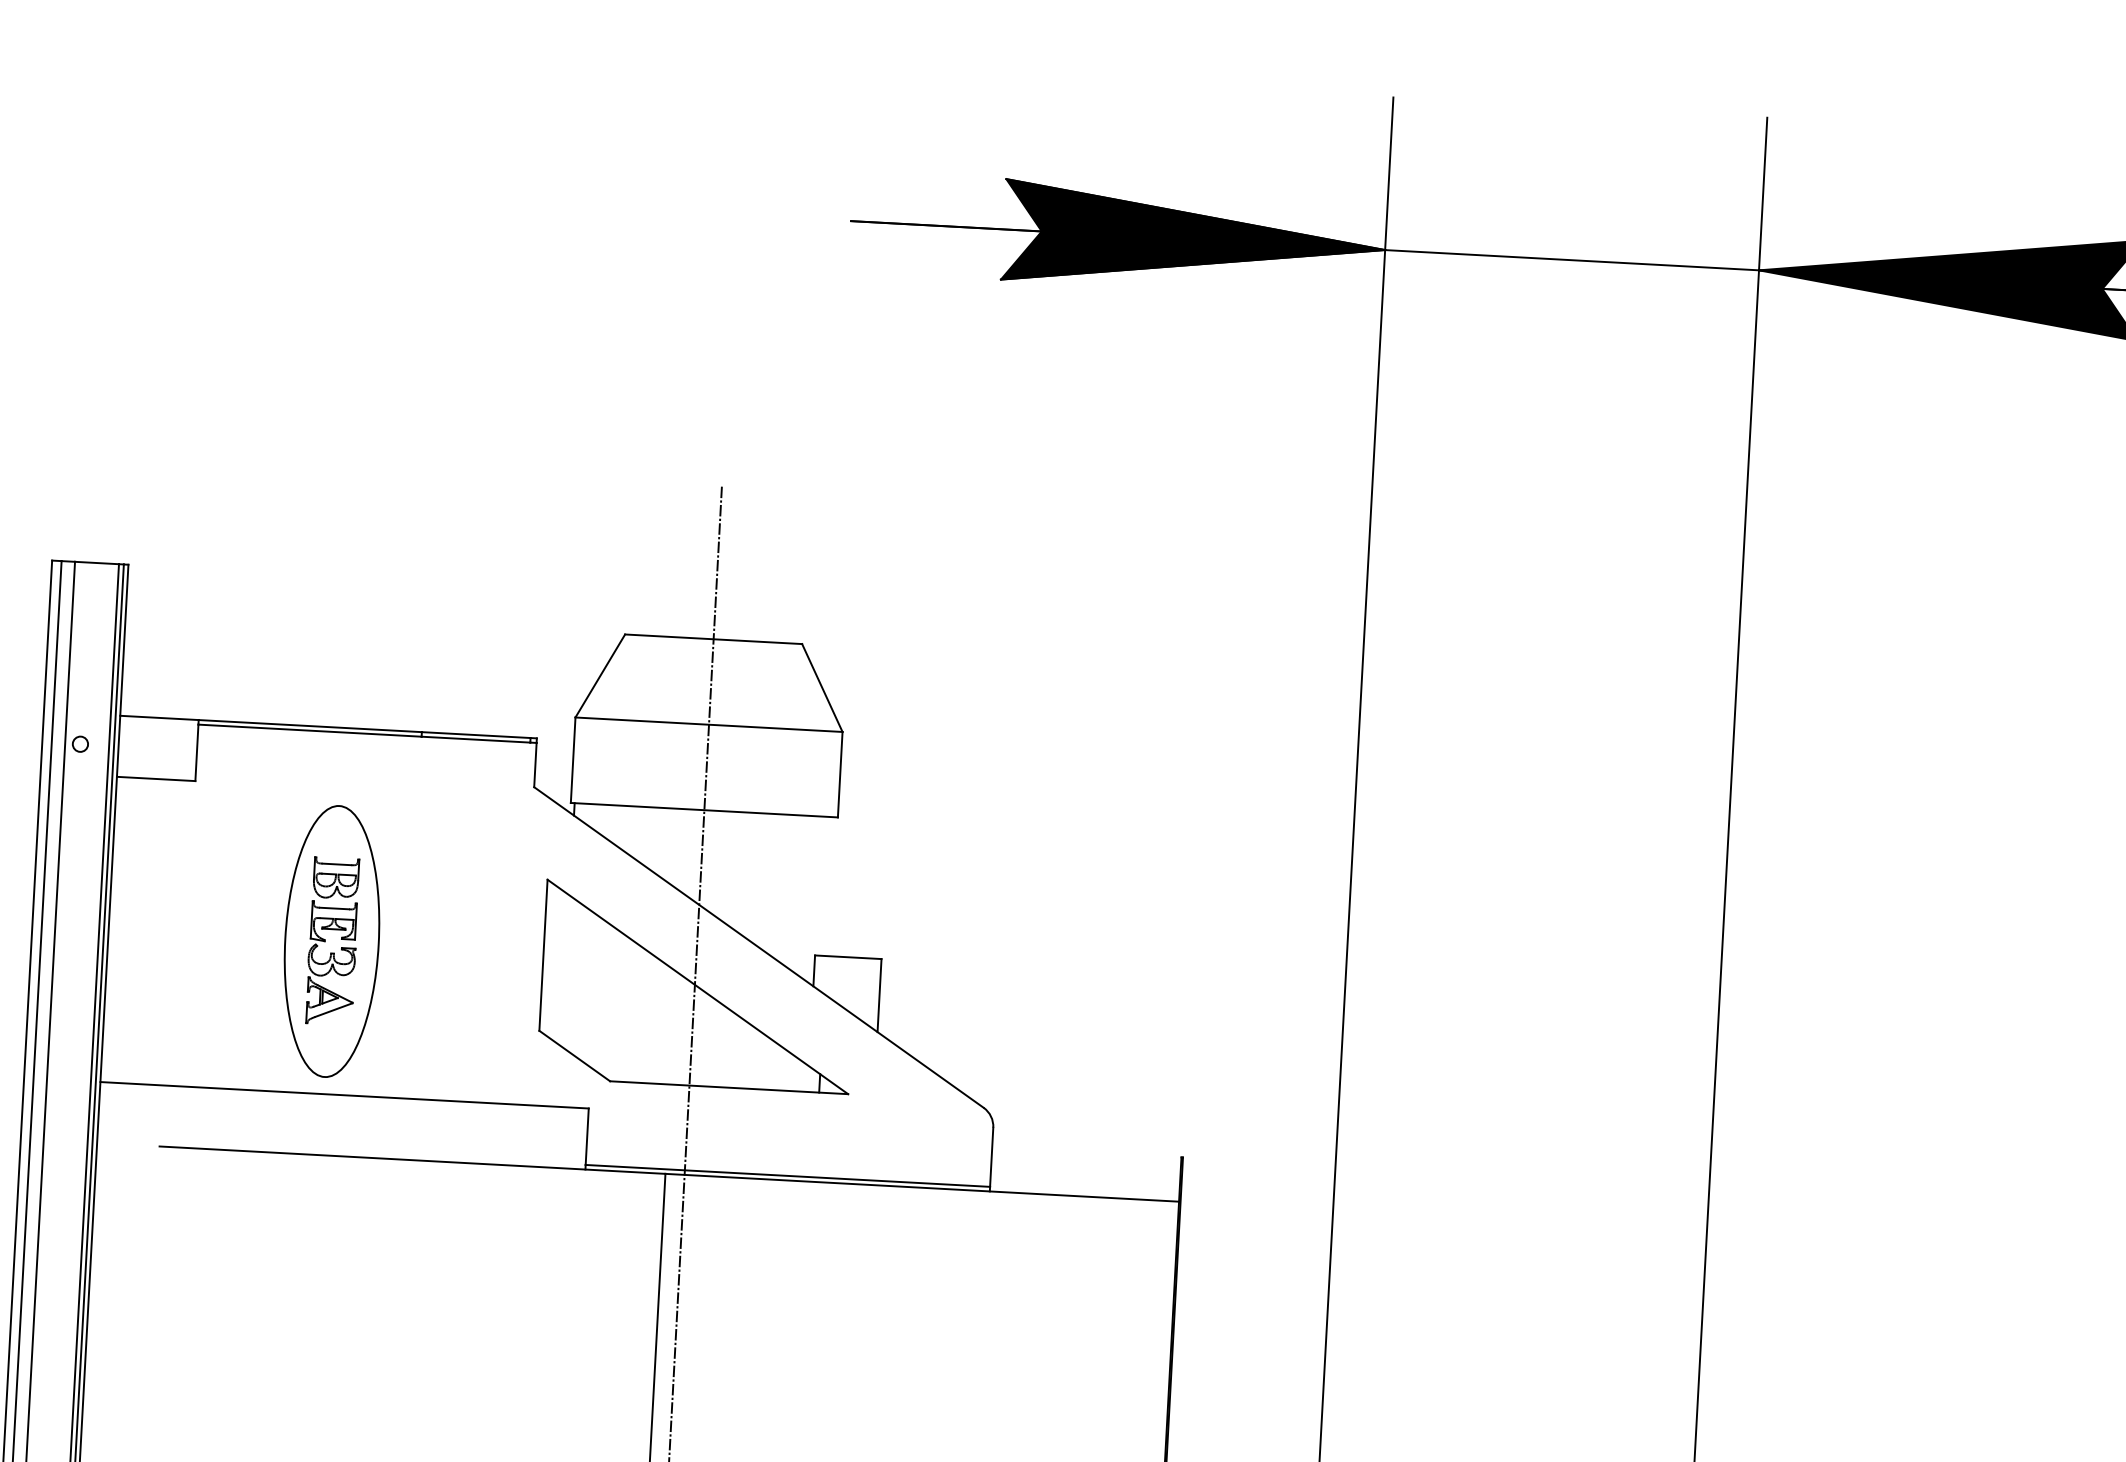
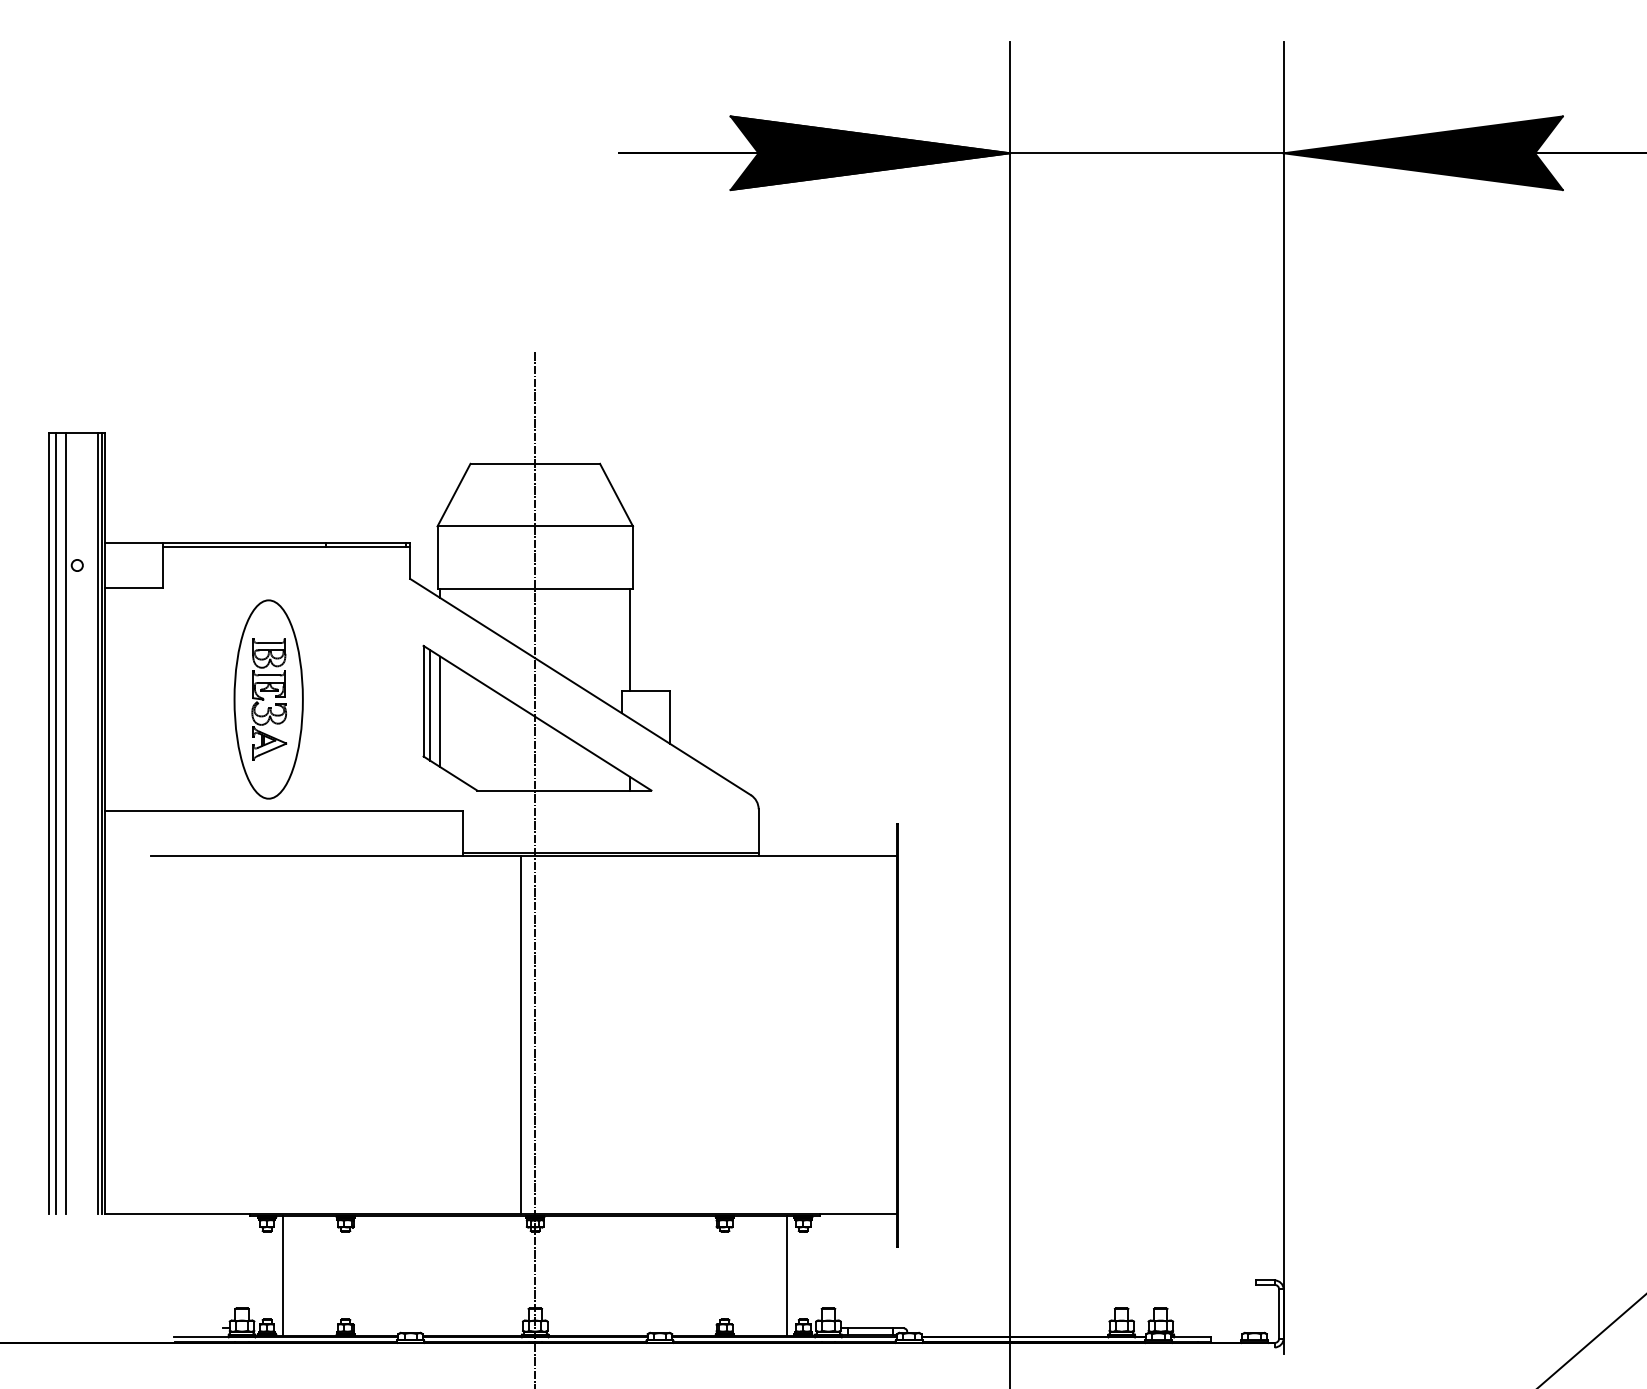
line: (830, 886) -> (630, 639), added
line: (552, 961) -> (430, 705), added
line: (565, 970) -> (440, 711), added

